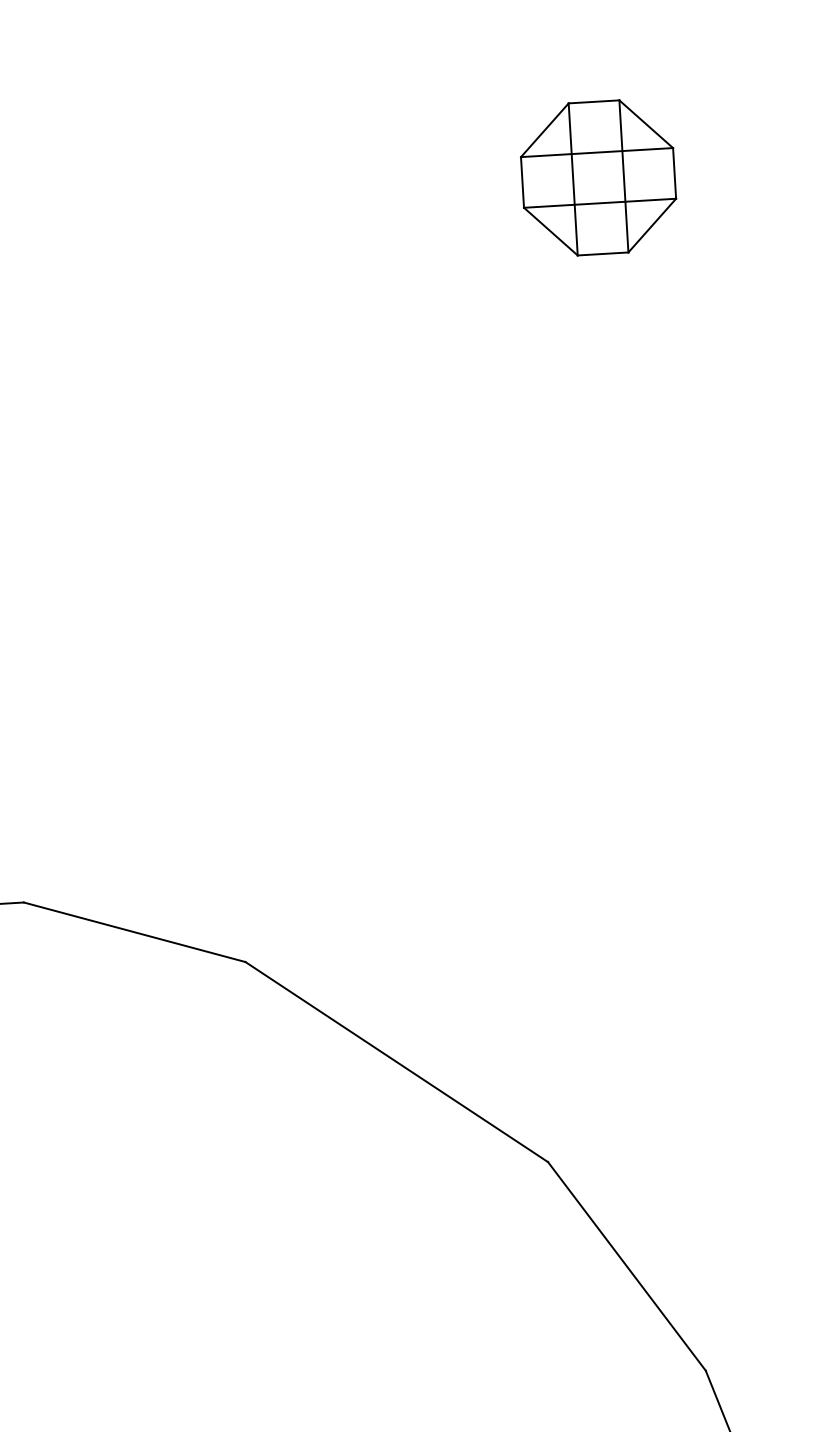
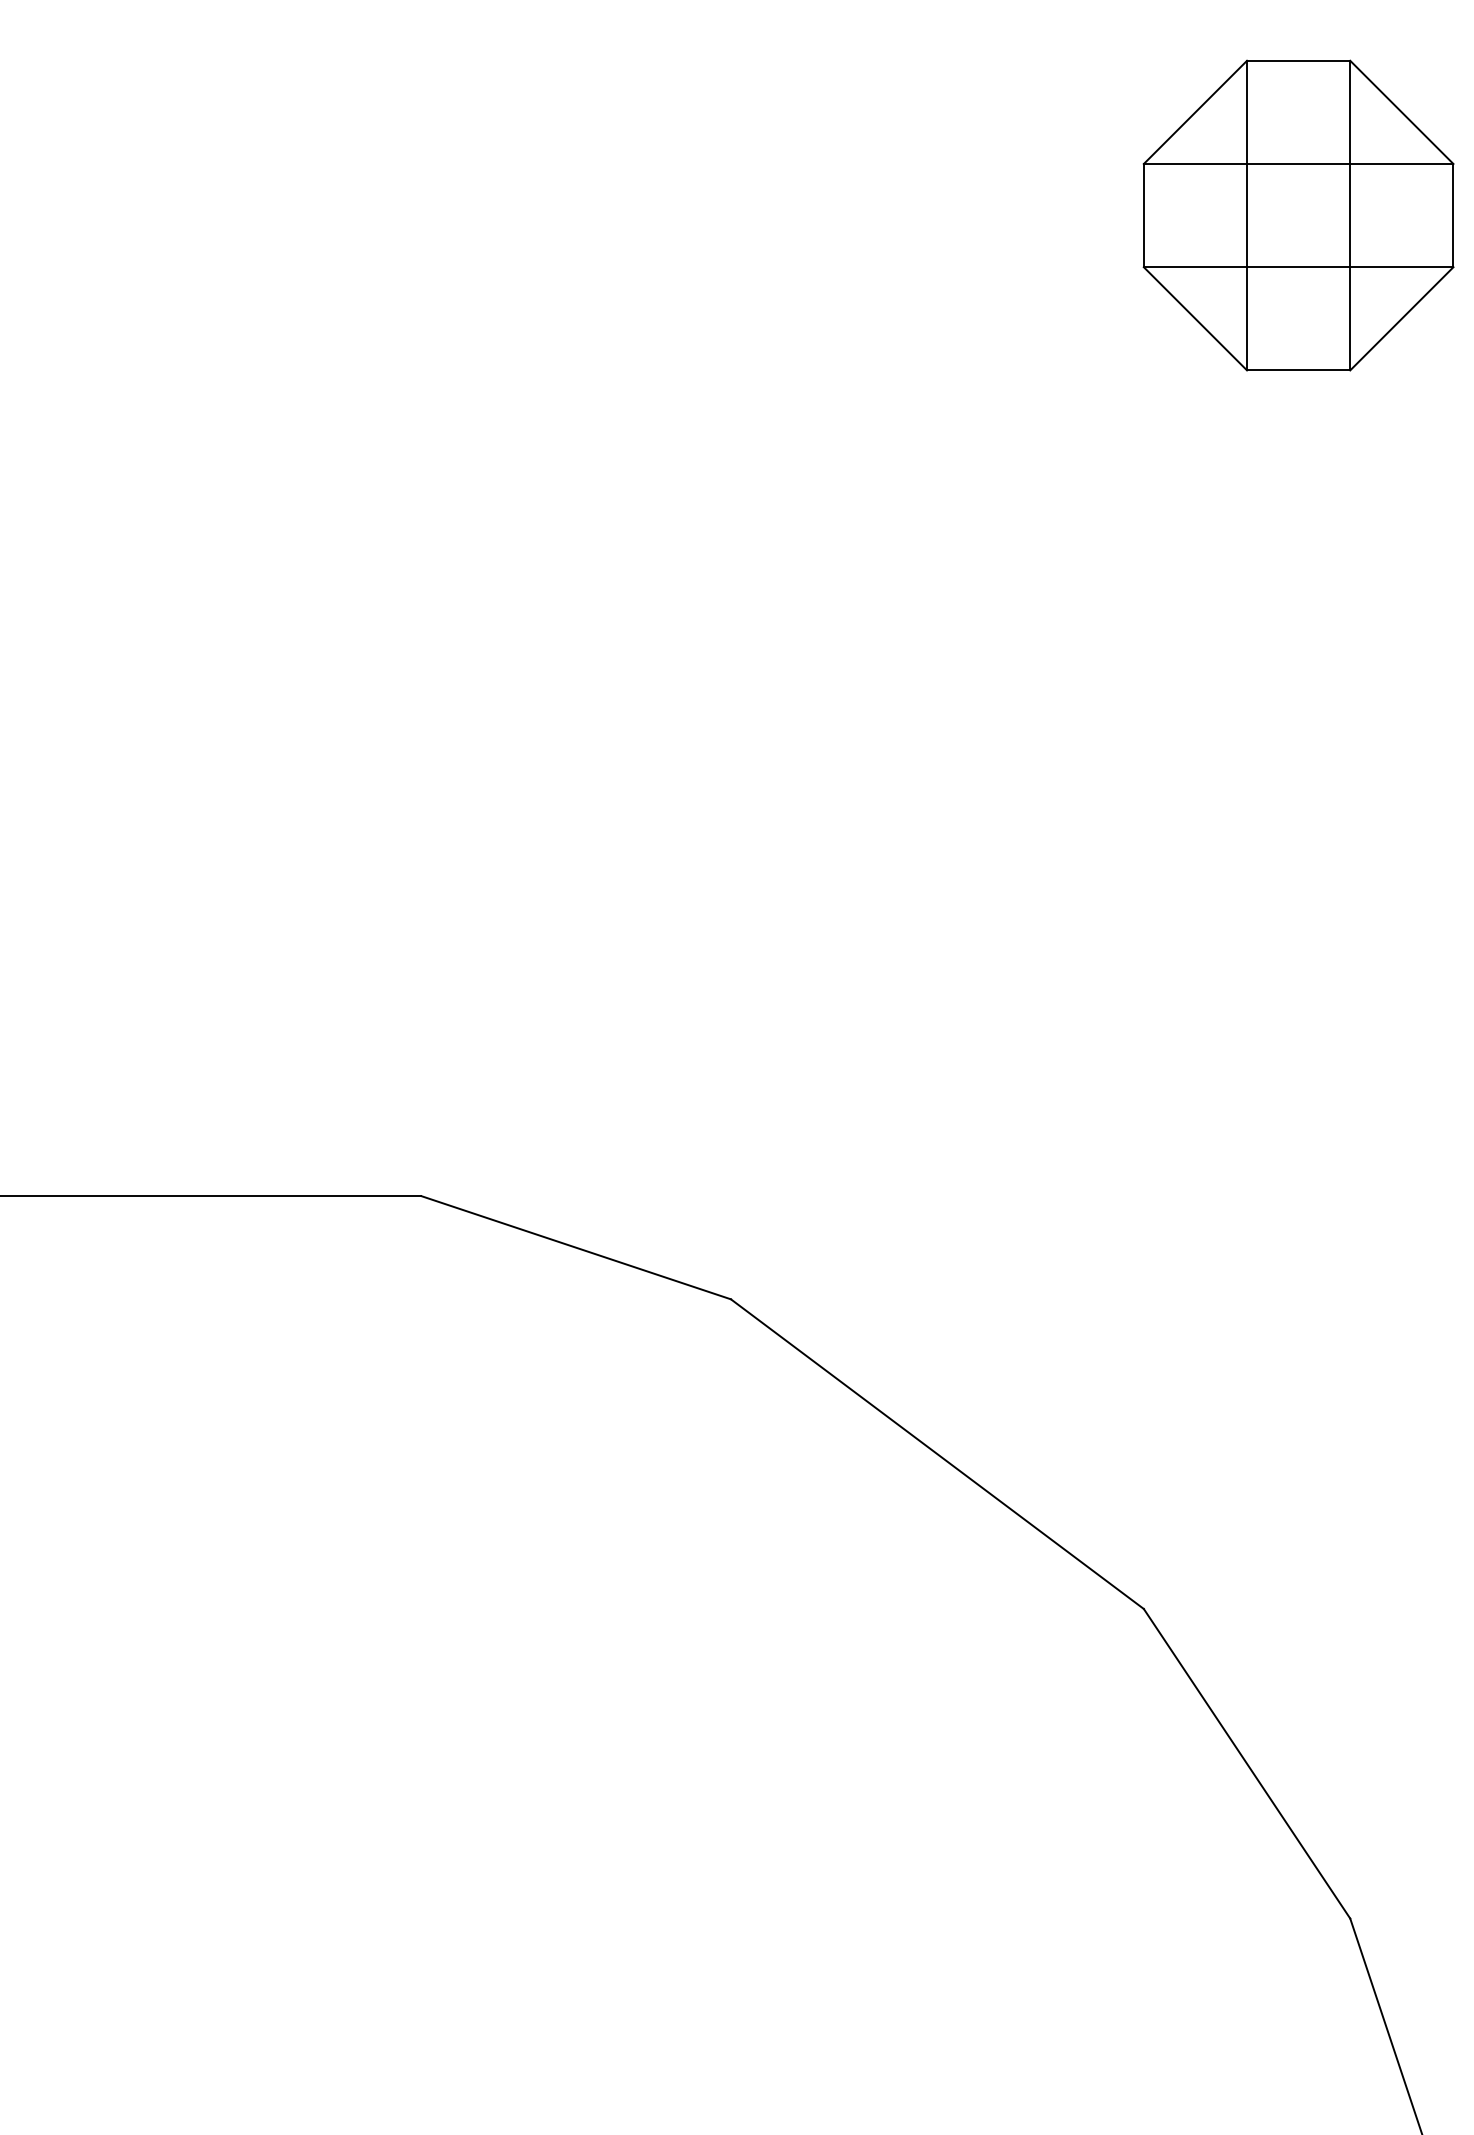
part: (598, 177) -> (1298, 215), size x1.43

